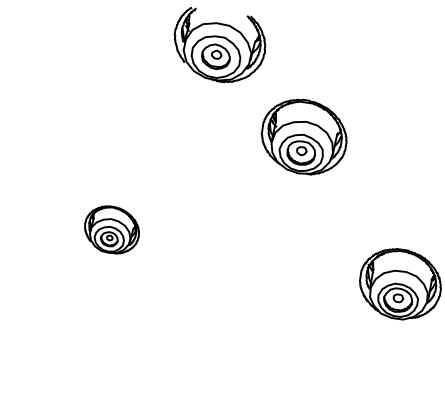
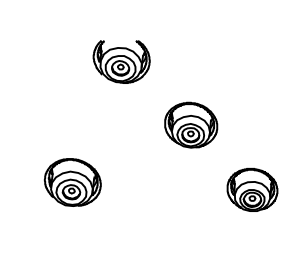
part: (304, 135) -> (191, 124), moved
part: (111, 229) -> (72, 182), size x1.67

